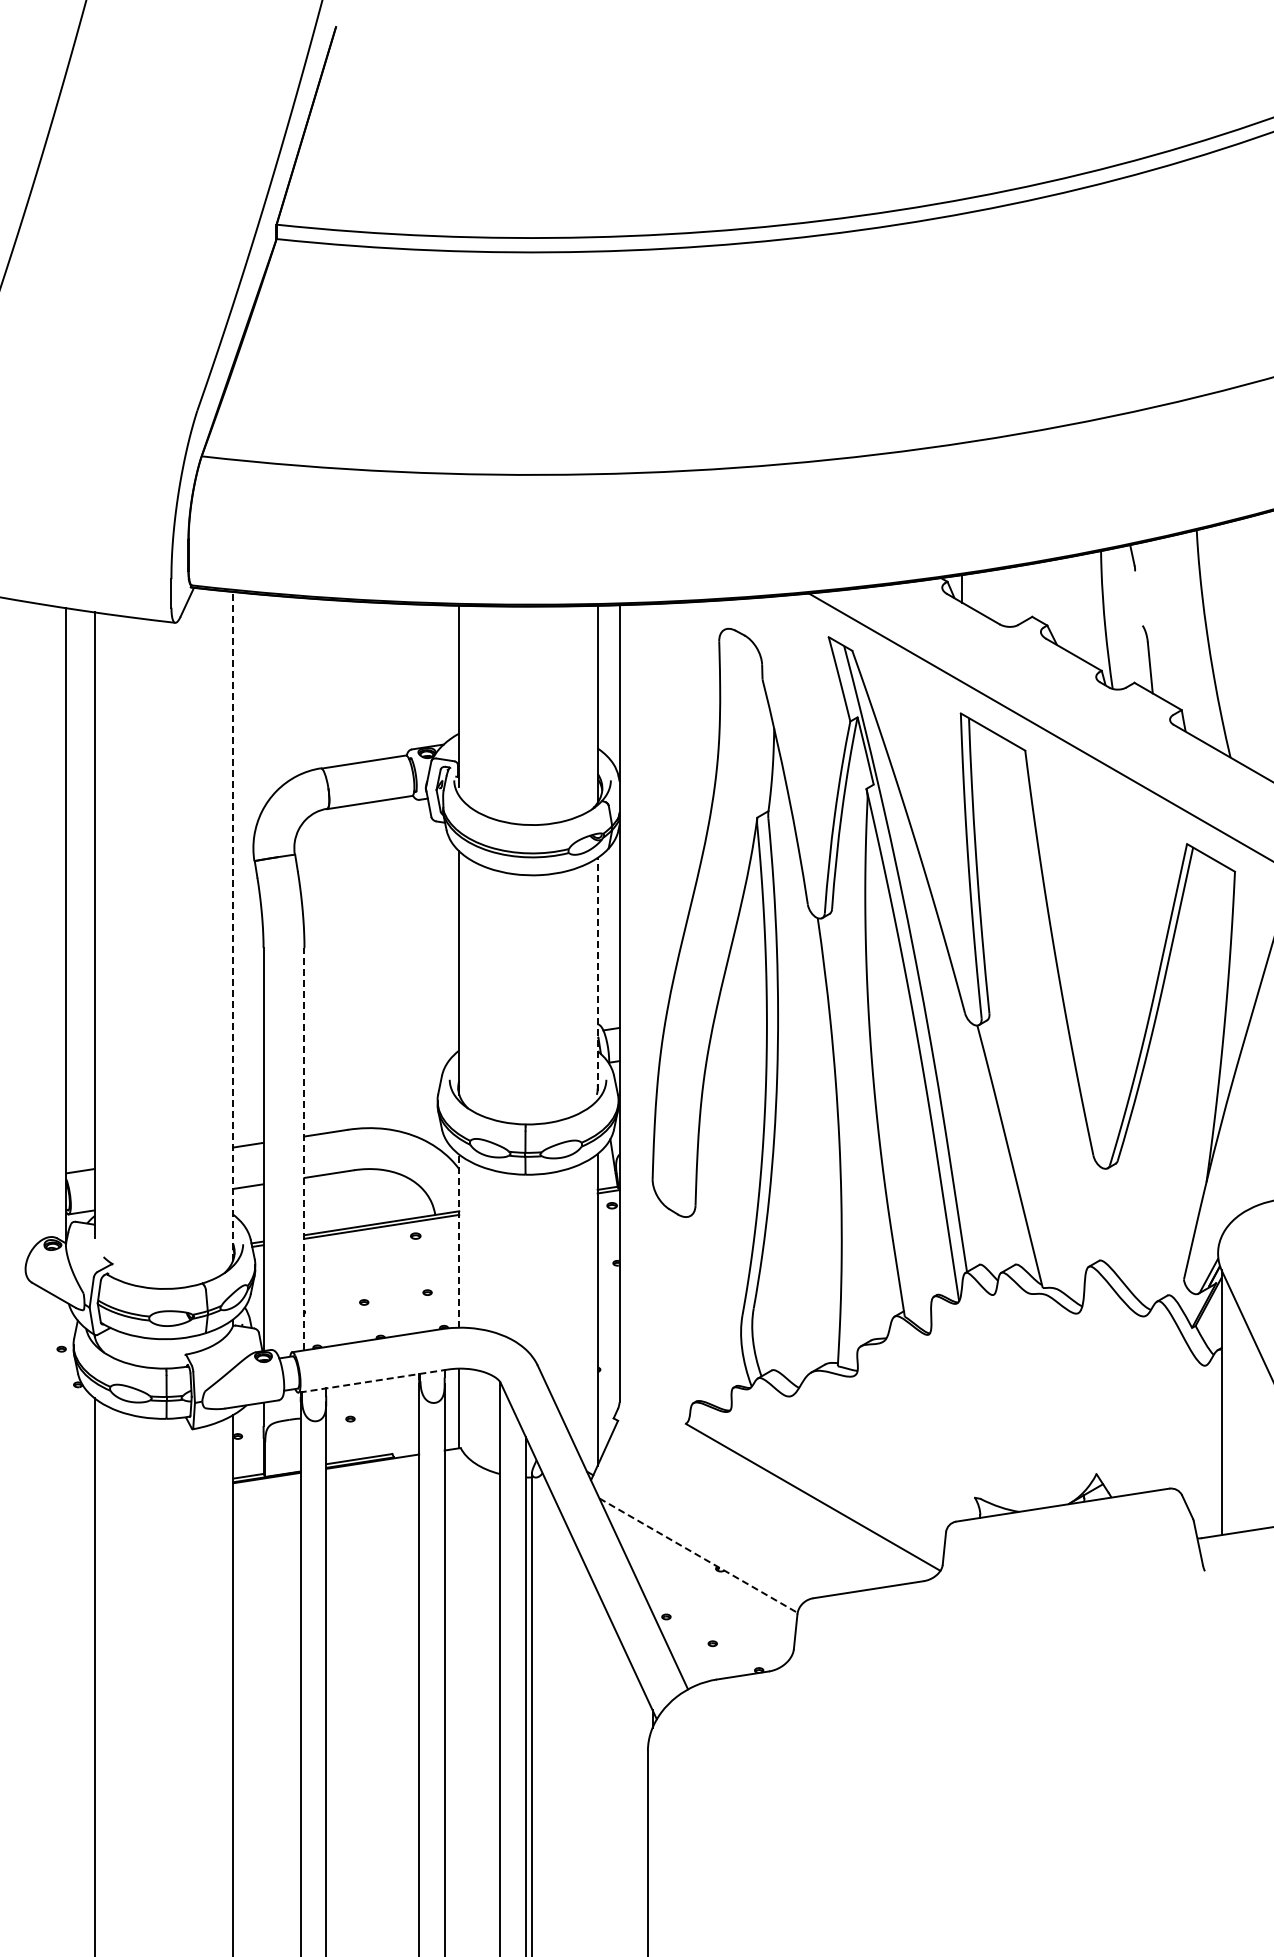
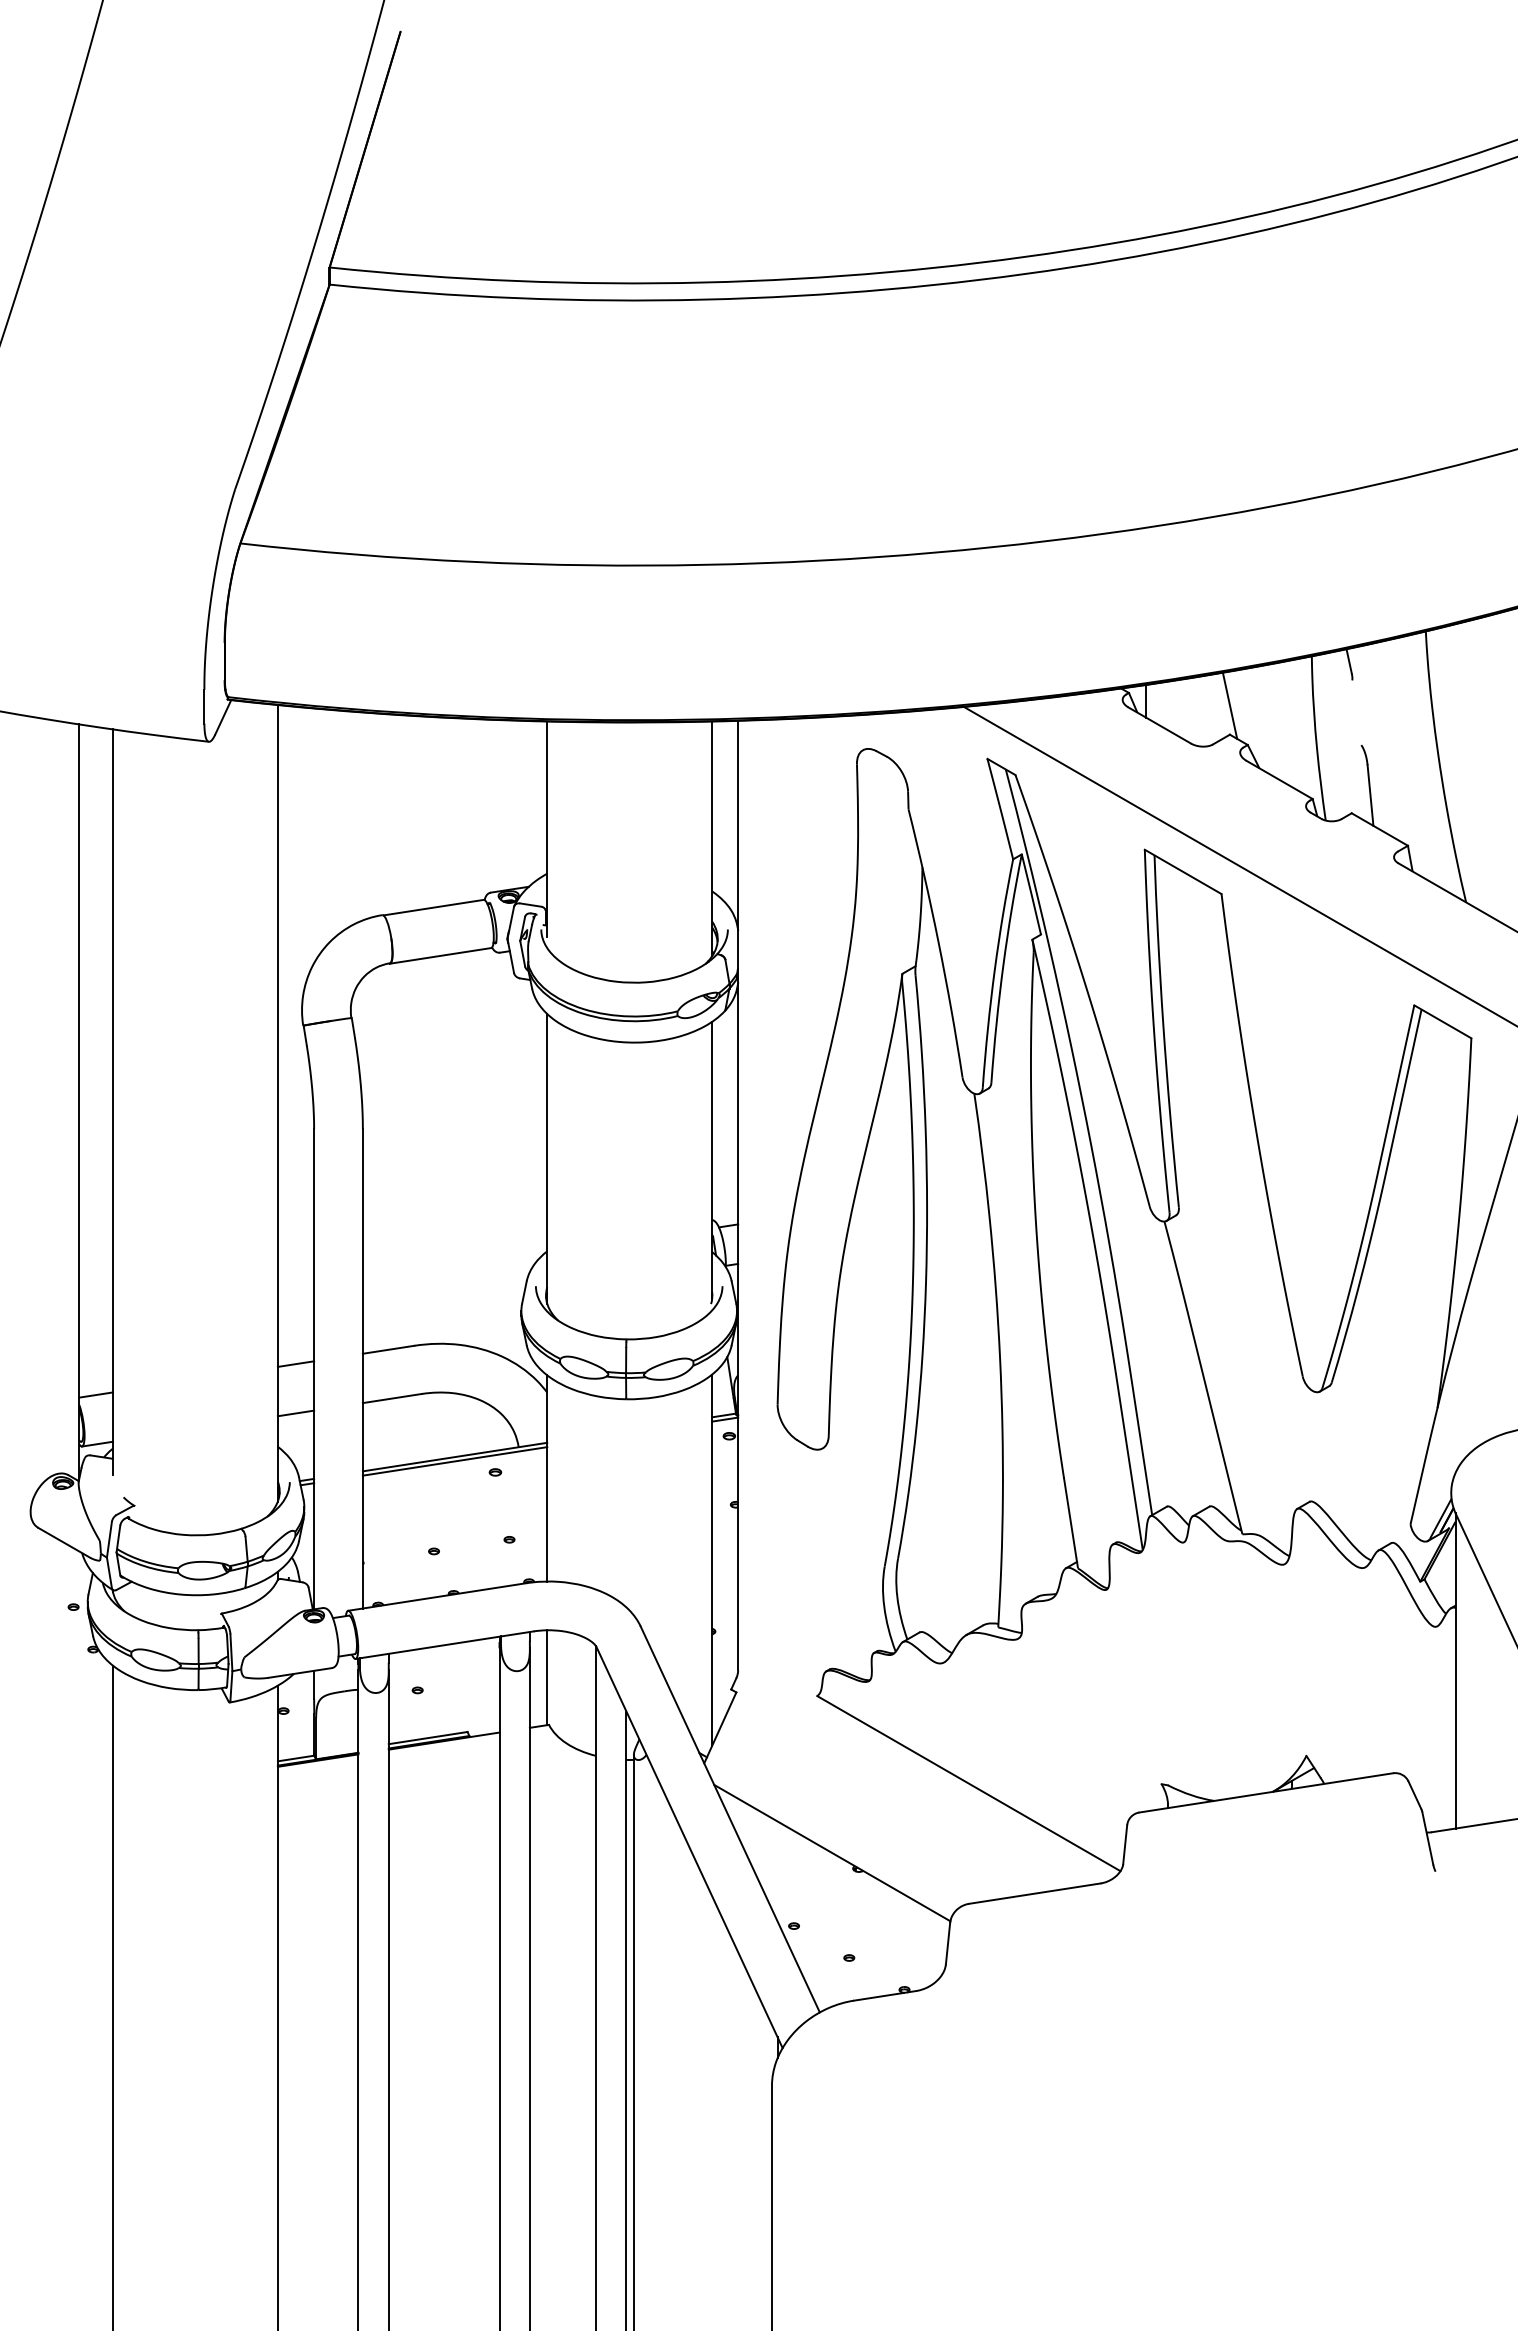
line: (1032, 592) -> (1230, 705), added
line: (233, 925) -> (278, 1102), dashed -> solid
line: (597, 973) -> (711, 1159), dashed -> solid
line: (304, 1148) -> (362, 1368), dashed -> solid
line: (459, 1241) -> (547, 1478), dashed -> solid
line: (373, 1381) -> (445, 1645), dashed -> solid
line: (698, 1555) -> (832, 1852), dashed -> solid

